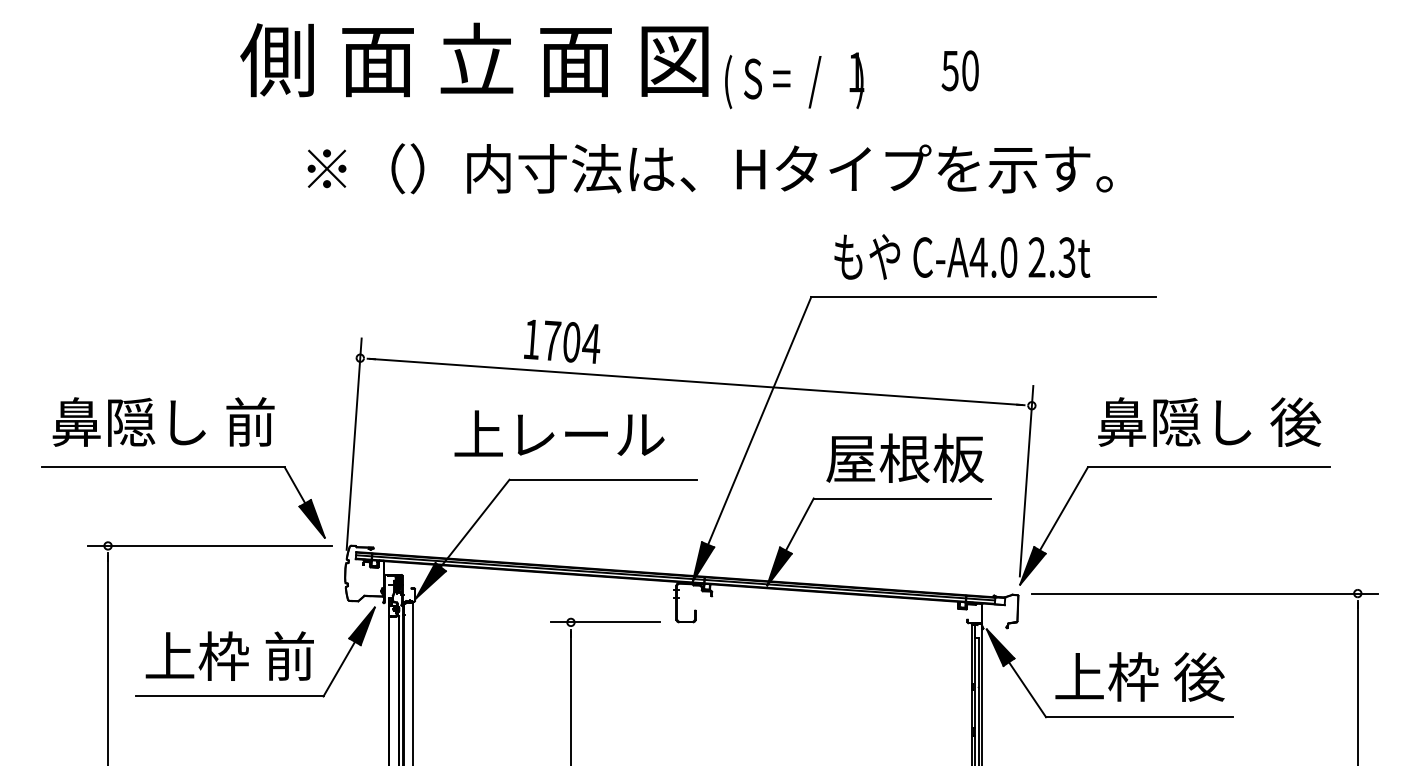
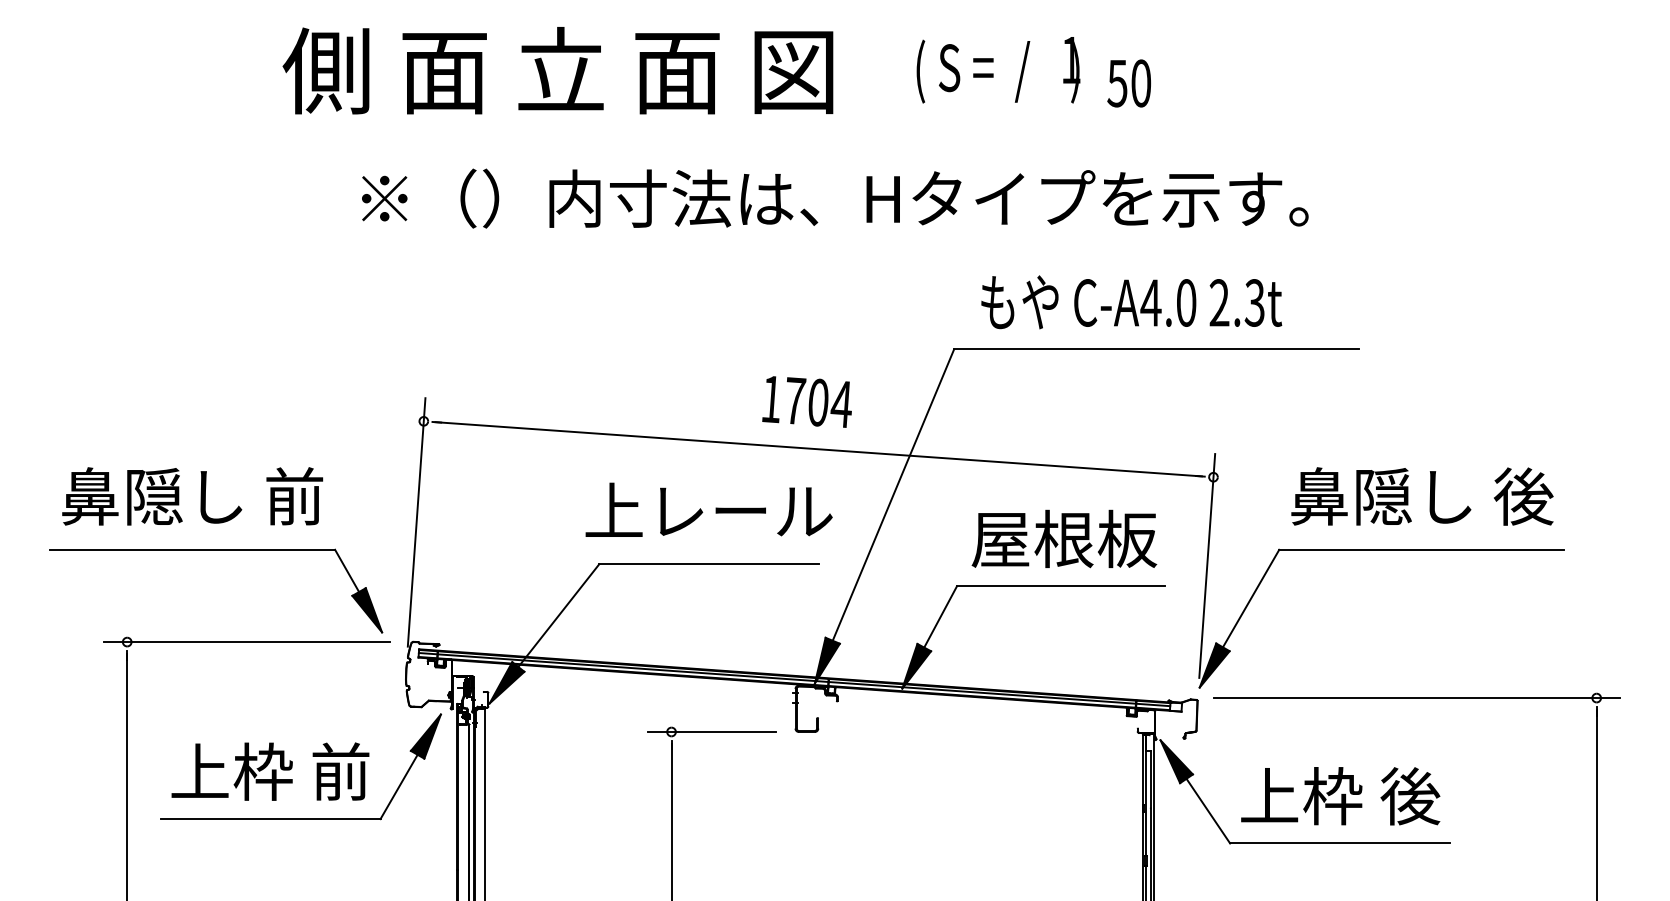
text: (794, 81) -> (998, 70), moved
text: (561, 341) -> (806, 401), moved
text: (559, 433) -> (708, 509), moved

